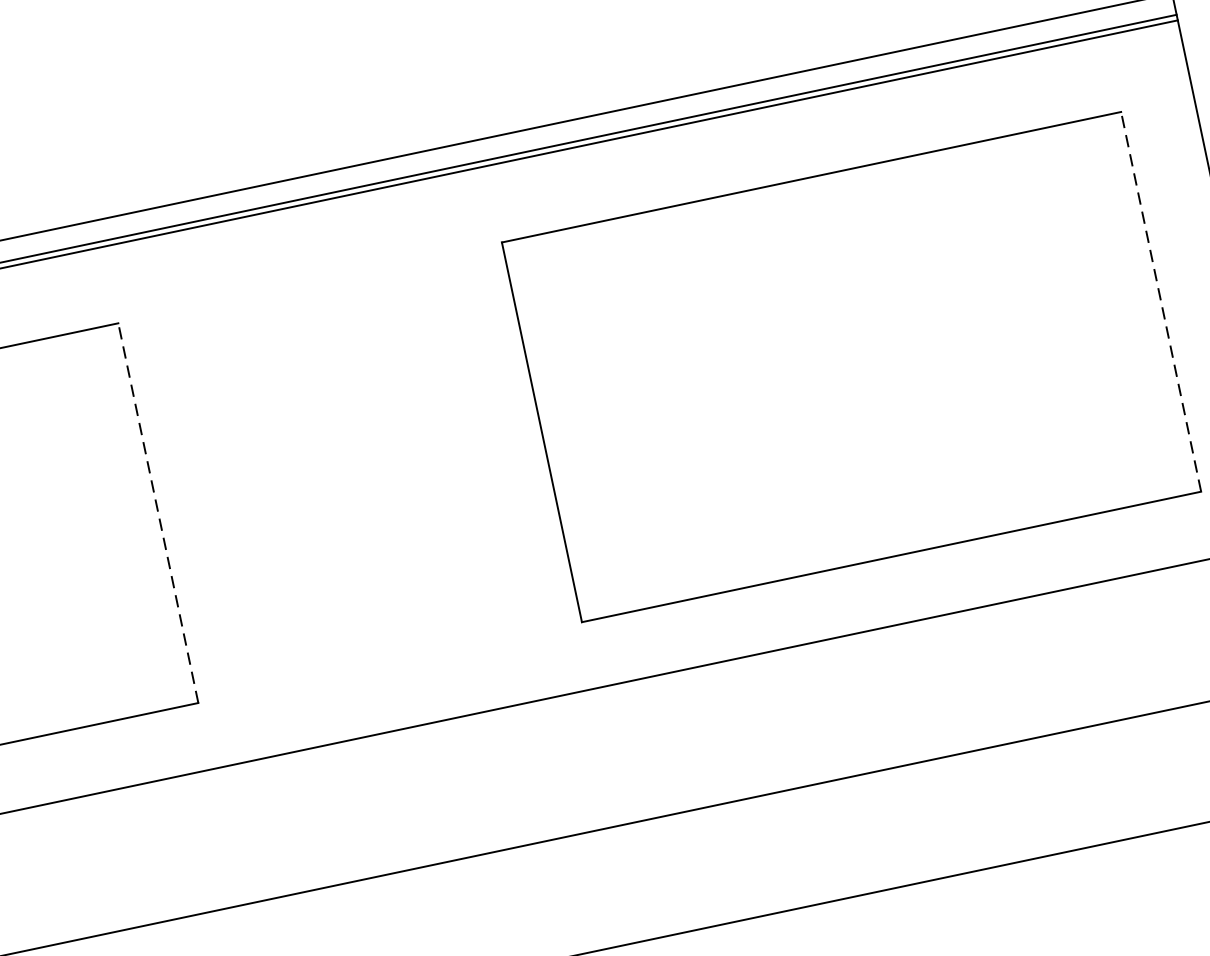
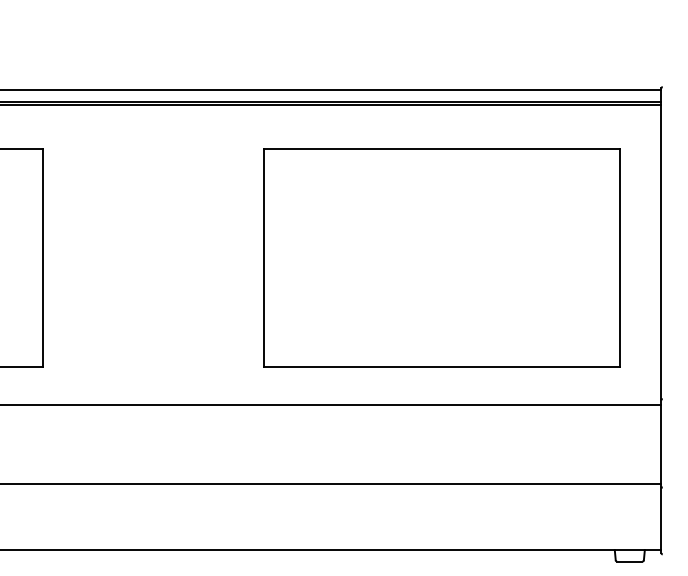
line: (1160, 300) -> (619, 257), dashed -> solid
line: (158, 511) -> (43, 257), dashed -> solid

